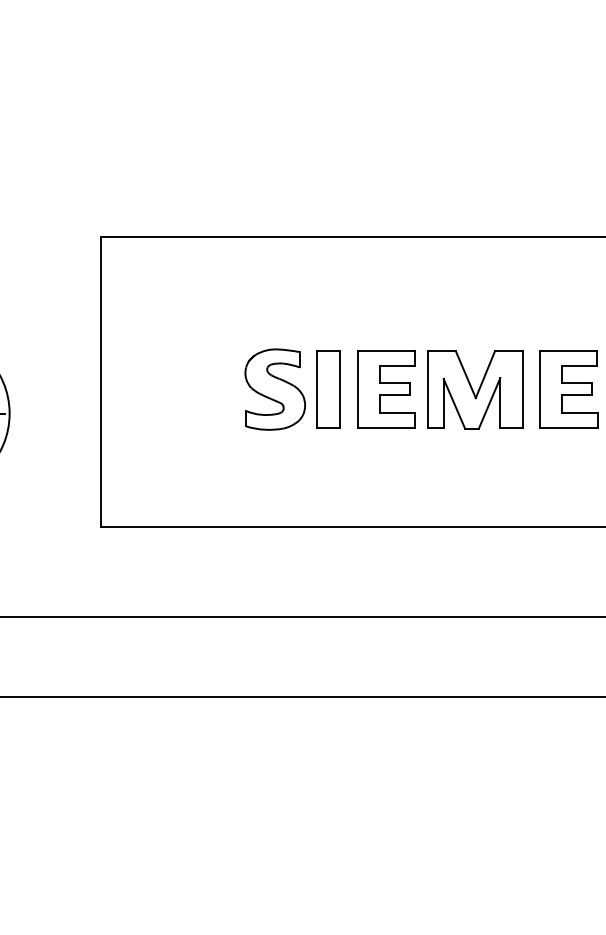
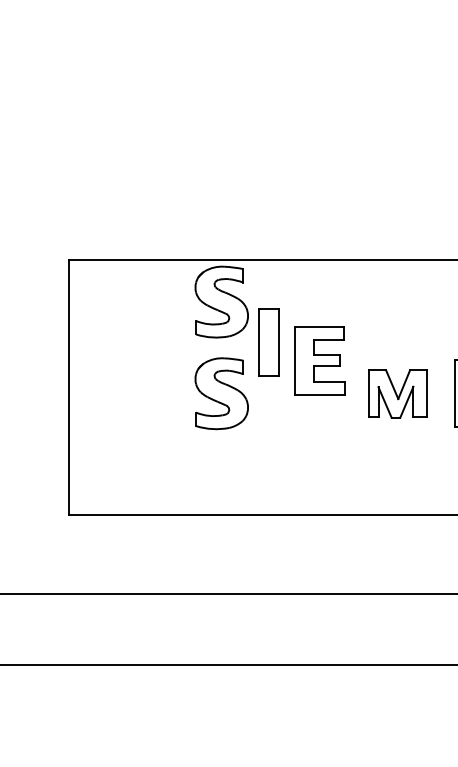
part: (274, 285) -> (221, 301), added
part: (328, 389) -> (268, 342), moved
part: (386, 389) -> (319, 361), moved
part: (475, 389) -> (398, 393), size x0.7

